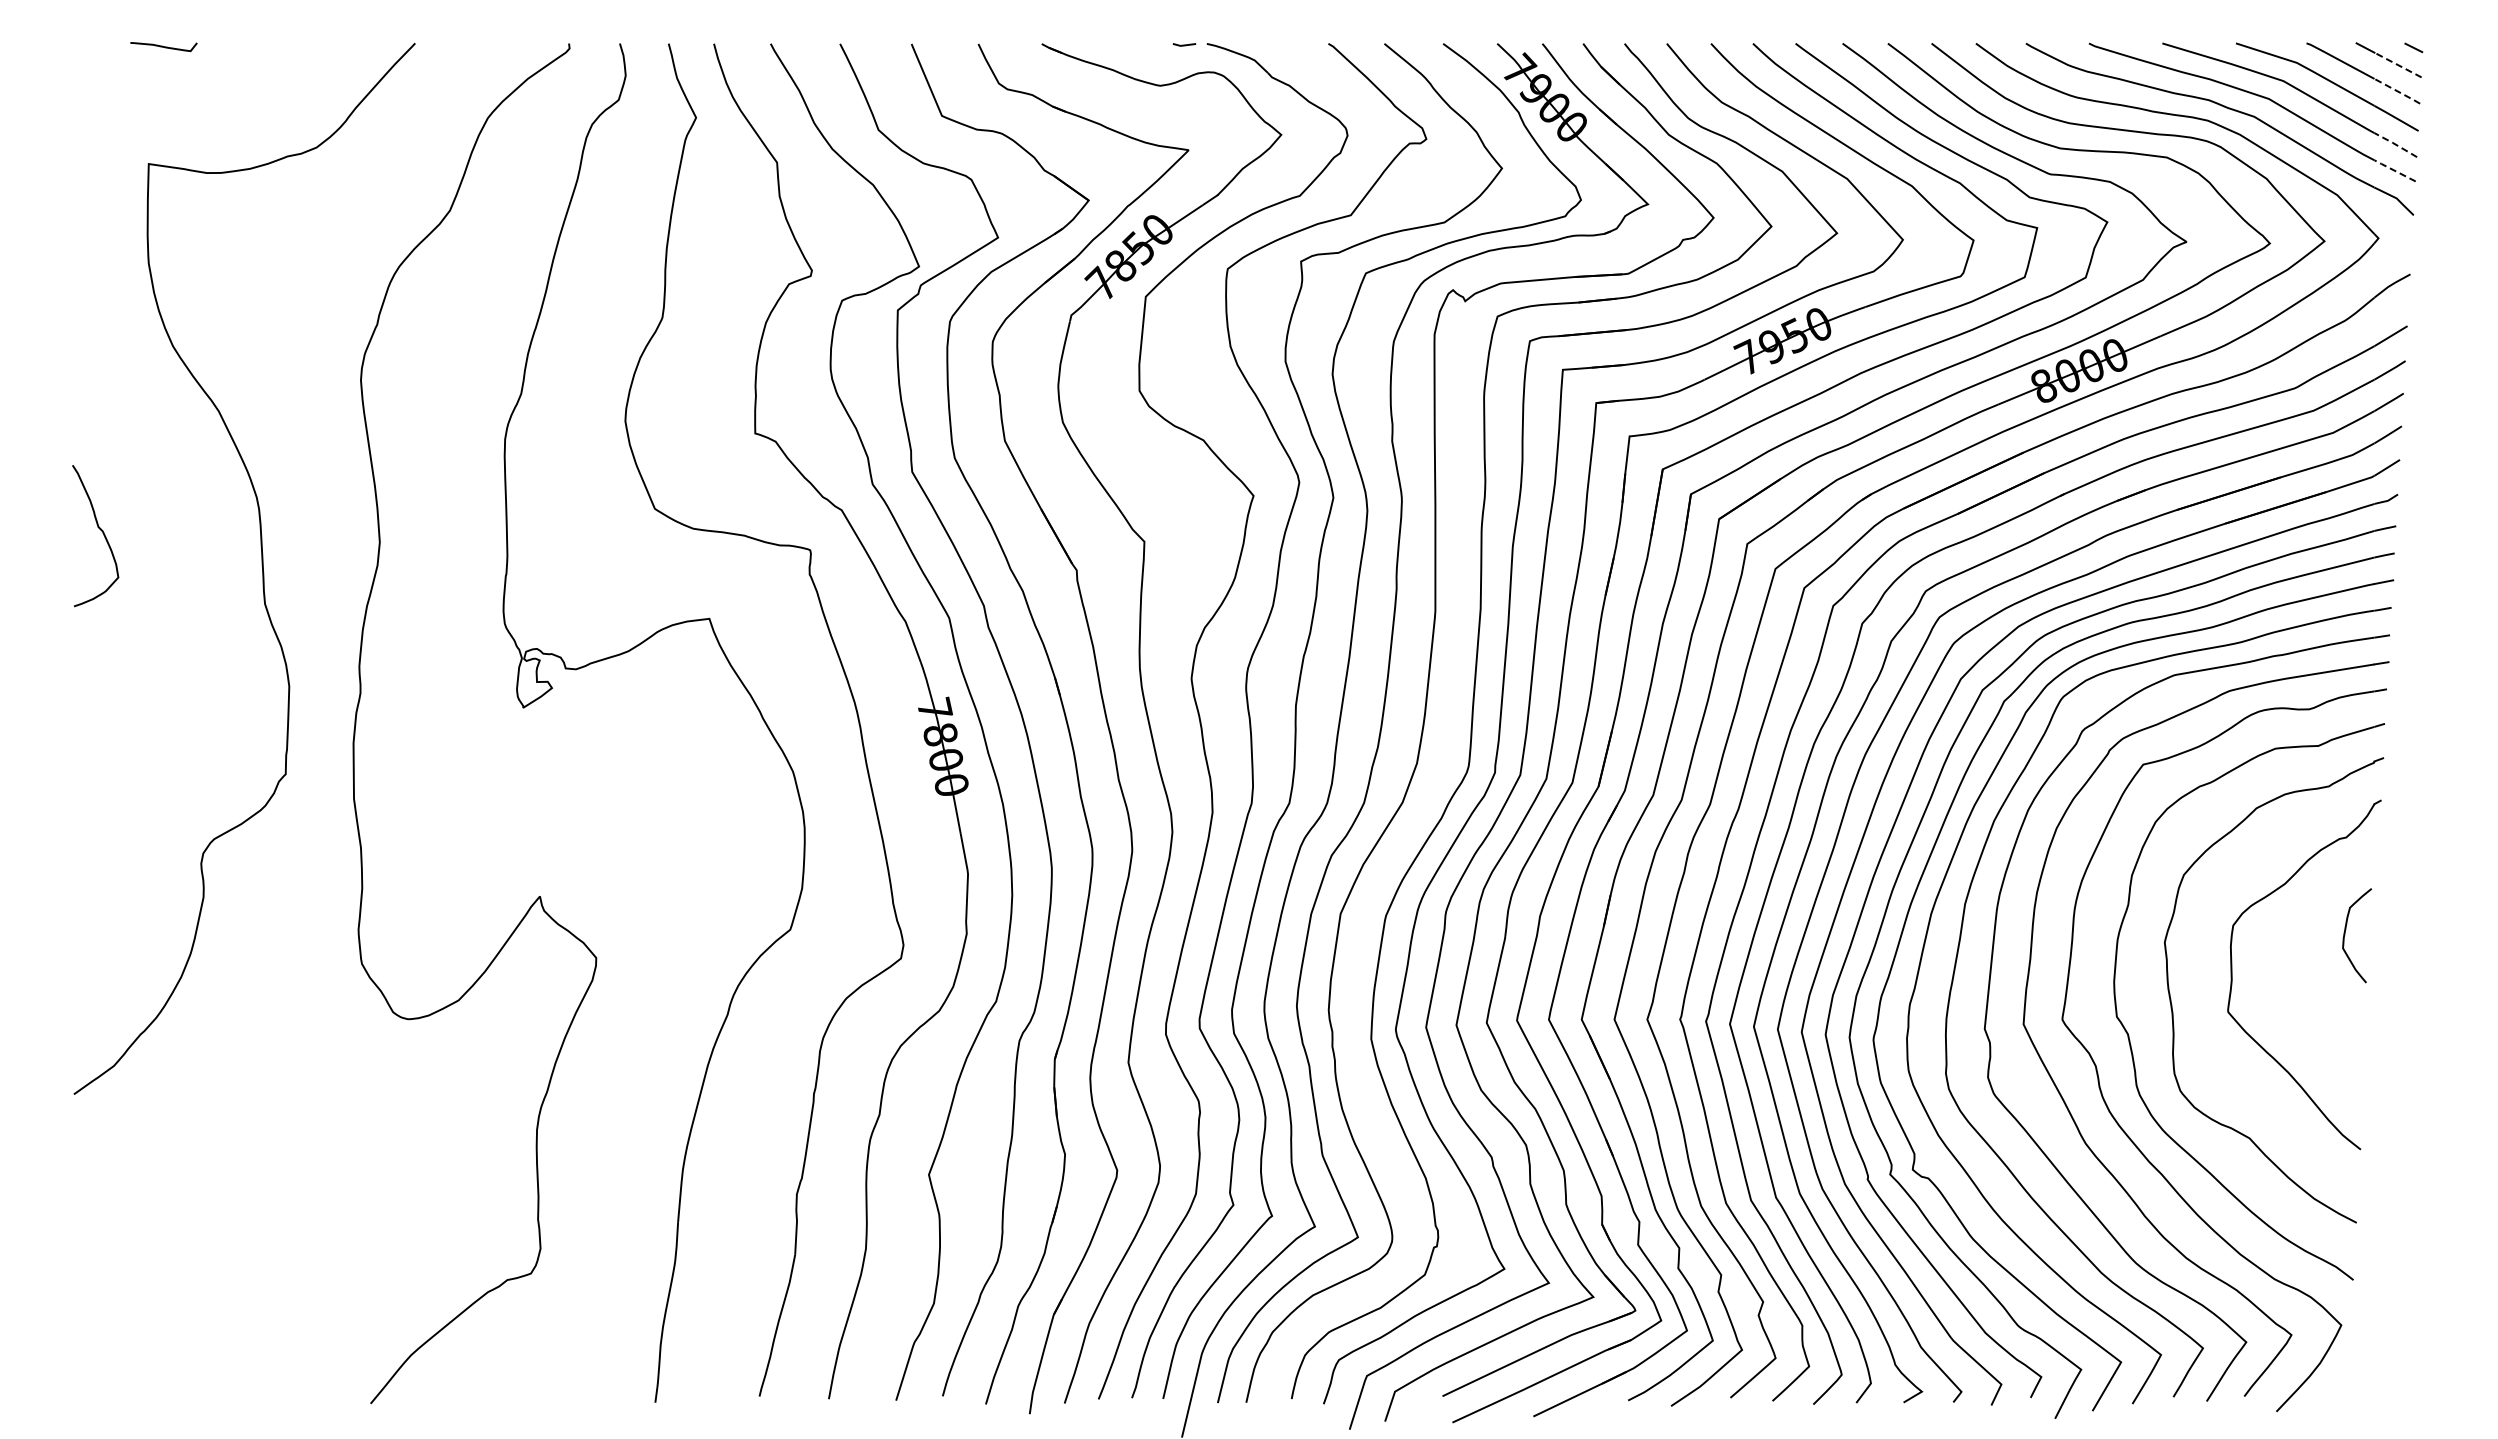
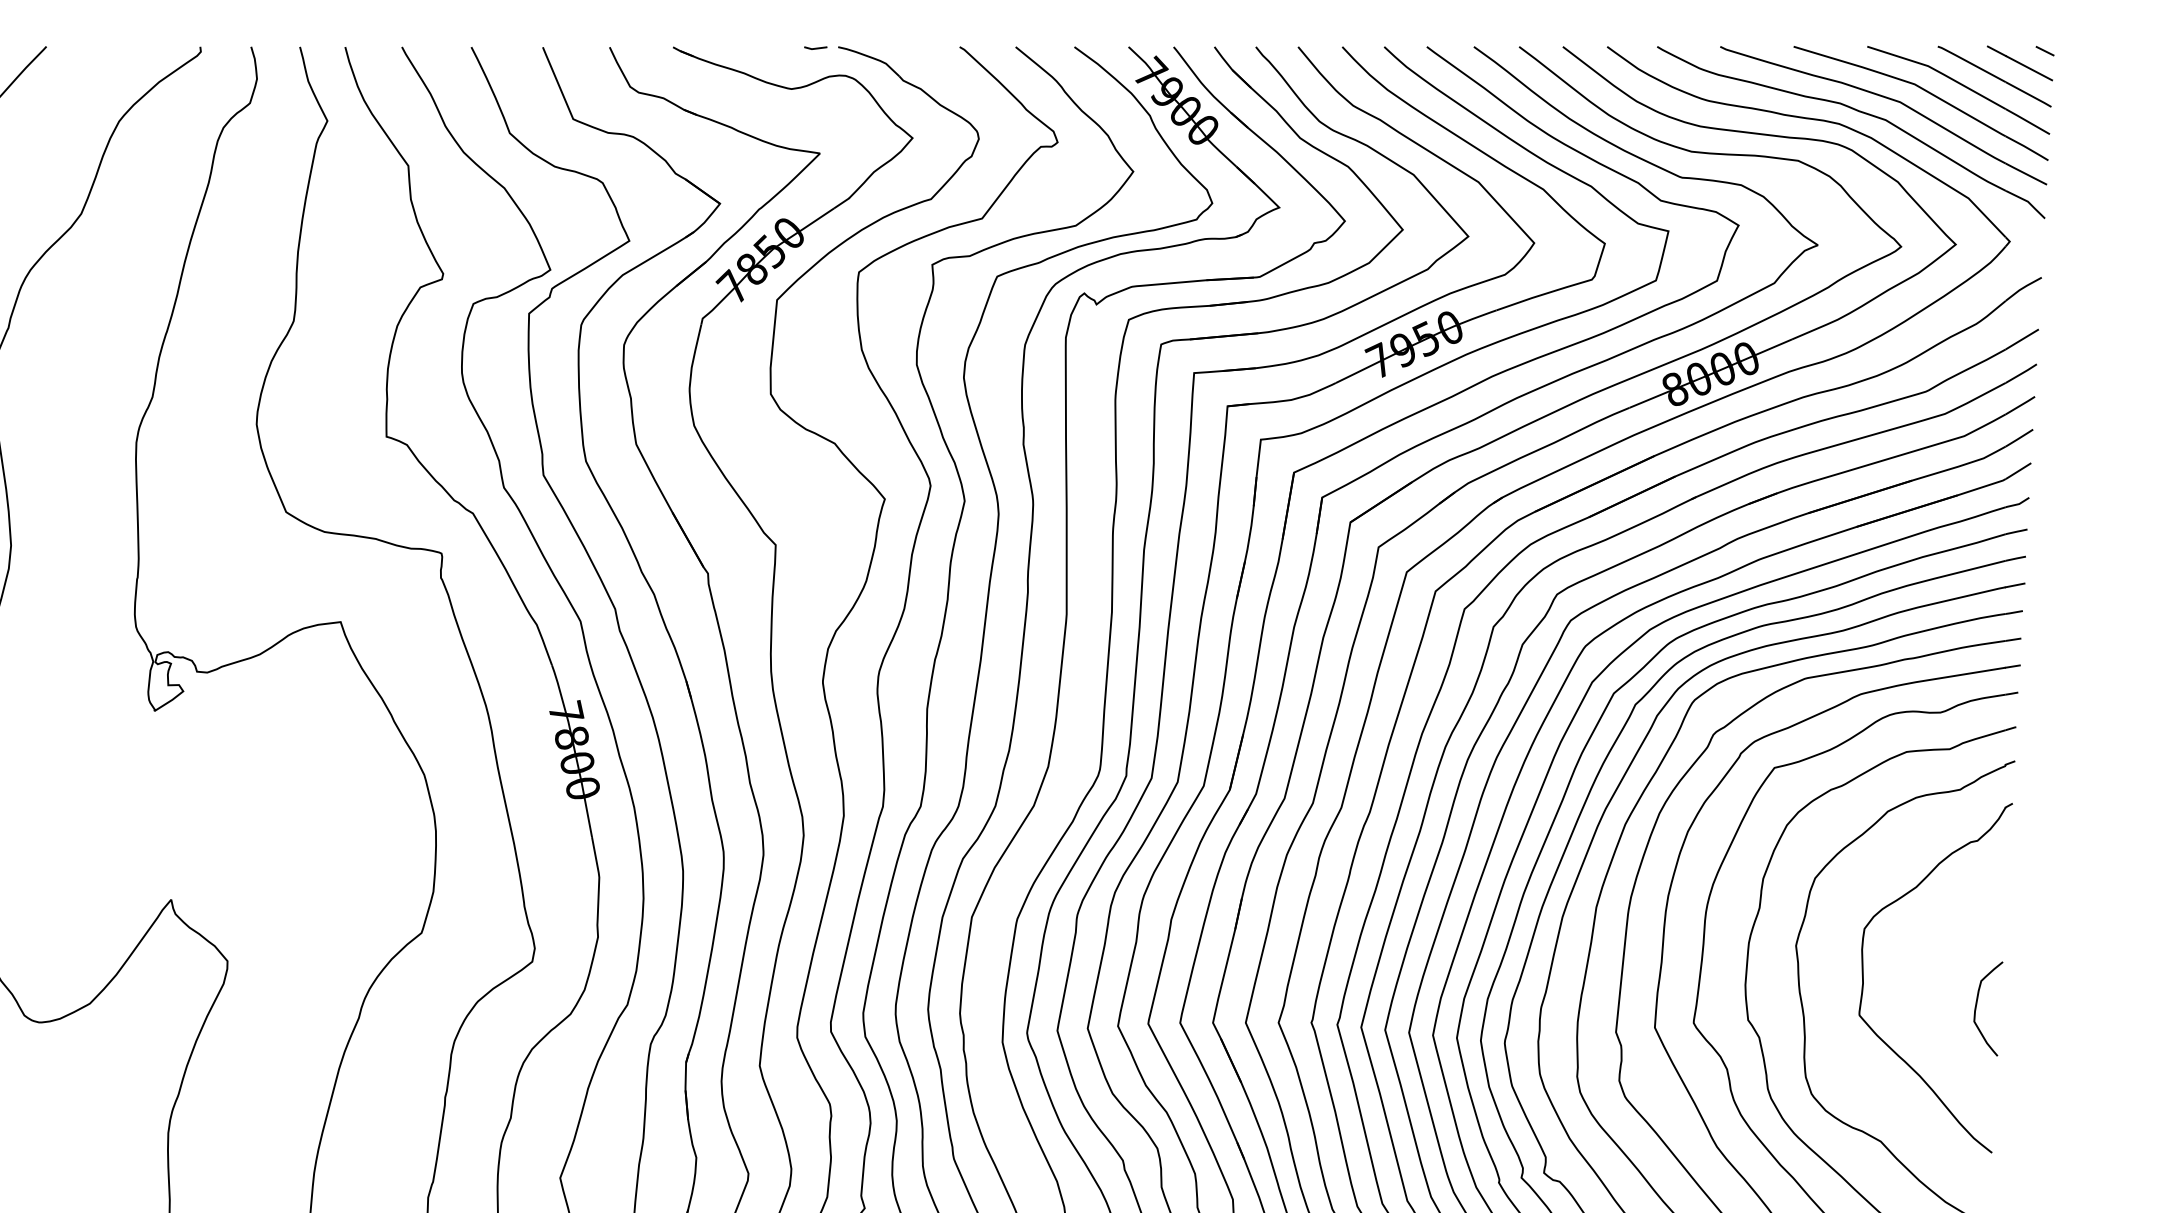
line: (2398, 65) -> (2029, 68), dashed -> solid
line: (2397, 91) -> (2028, 94), dashed -> solid
line: (2396, 144) -> (2027, 147), dashed -> solid
line: (2394, 170) -> (2025, 173), dashed -> solid
curve: (2345, 935) -> (1976, 1008), moved

